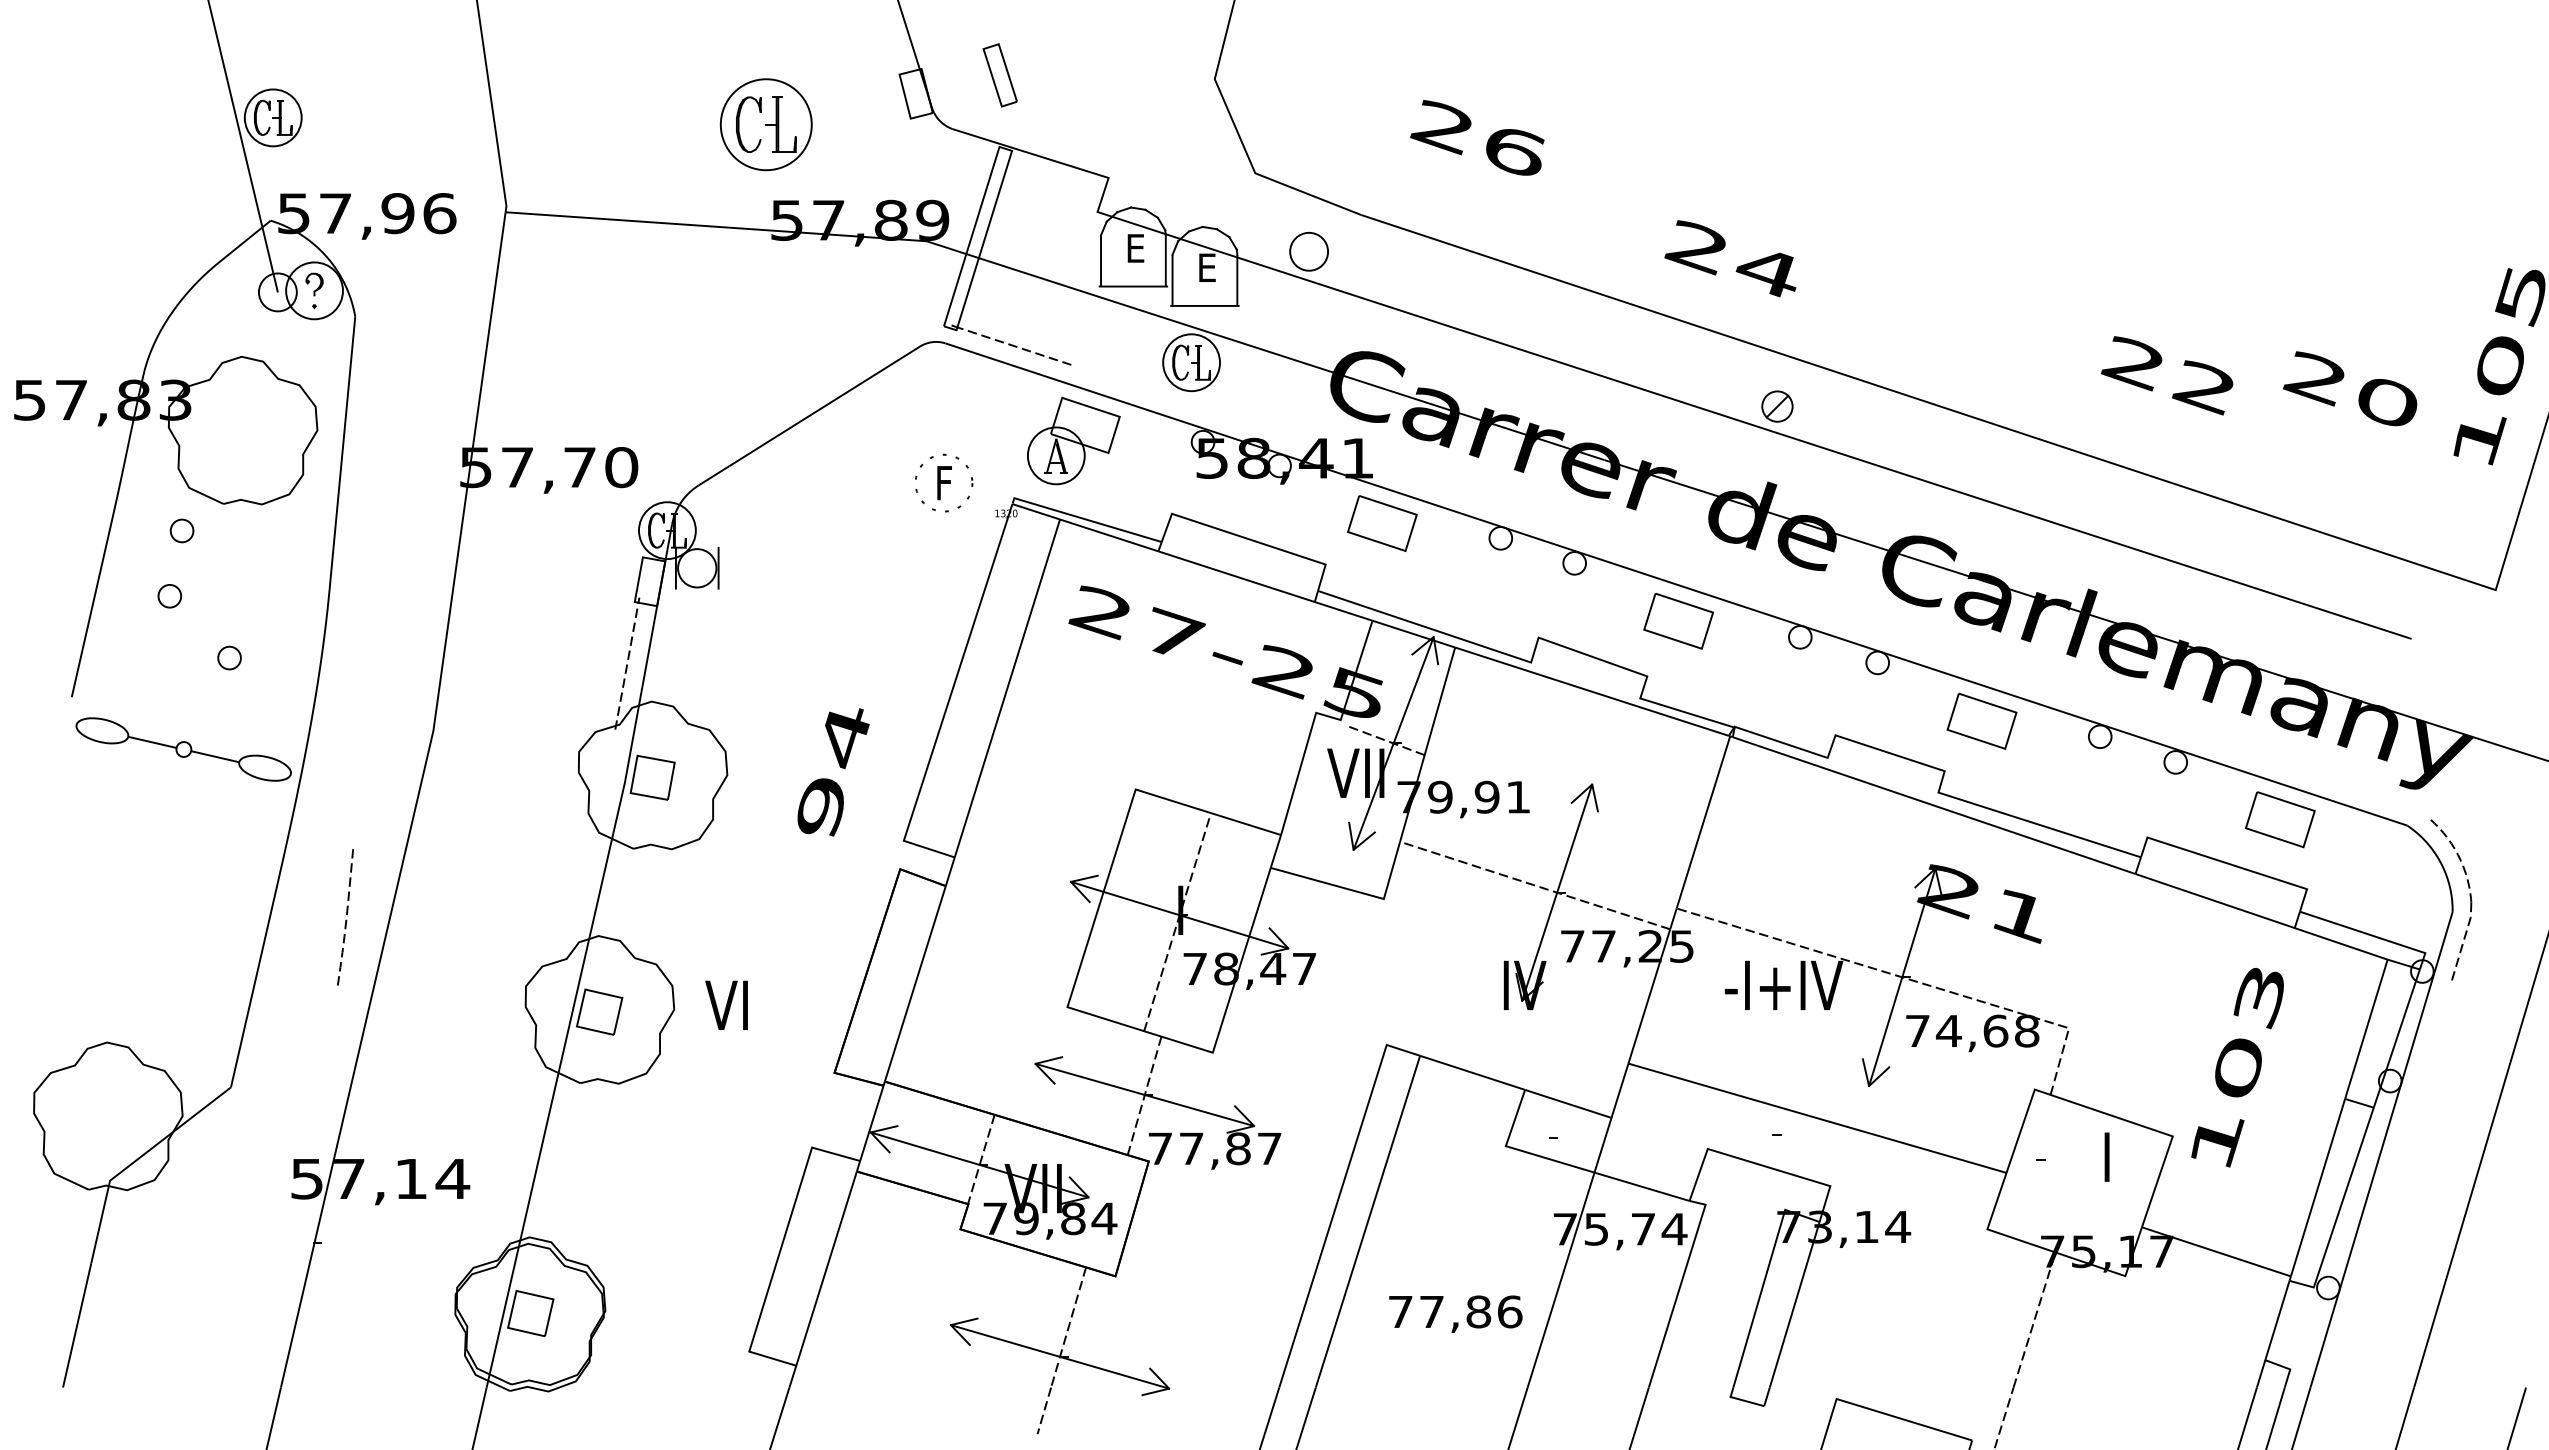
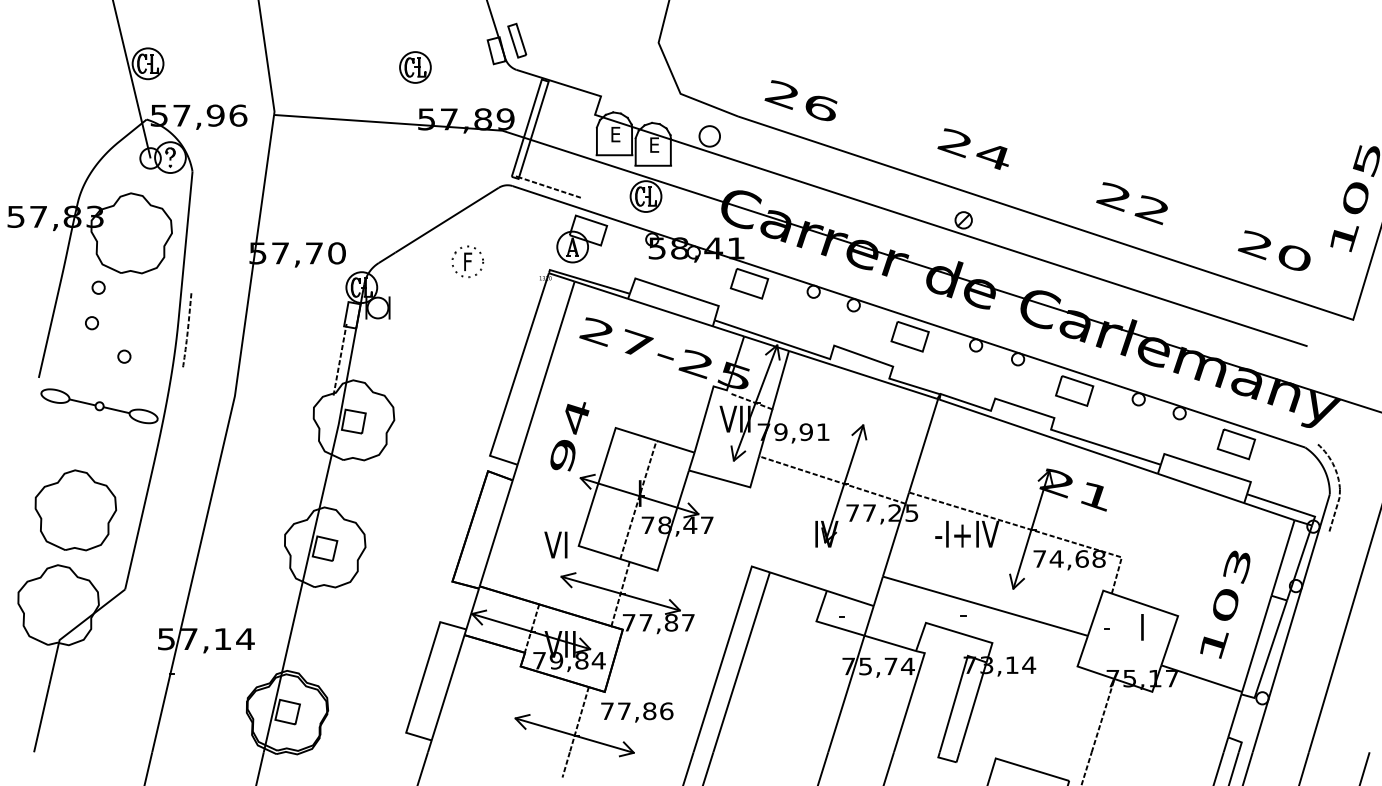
part: (1000, 74) -> (517, 40), moved
part: (766, 124) -> (415, 67), size x0.62
text: (1476, 137) -> (800, 100), moved
text: (1729, 257) -> (972, 148), moved
text: (2166, 375) -> (1131, 203), moved
text: (2348, 388) -> (1273, 250), moved
part: (943, 482) -> (467, 261), moved
text: (832, 772) -> (569, 436), moved
curve: (345, 919) -> (187, 331), moved
part: (139, 941) -> (75, 510), added
text: (725, 1004) -> (555, 544), moved
text: (2238, 1067) -> (1225, 604), moved
text: (1456, 1314) -> (637, 712), moved

